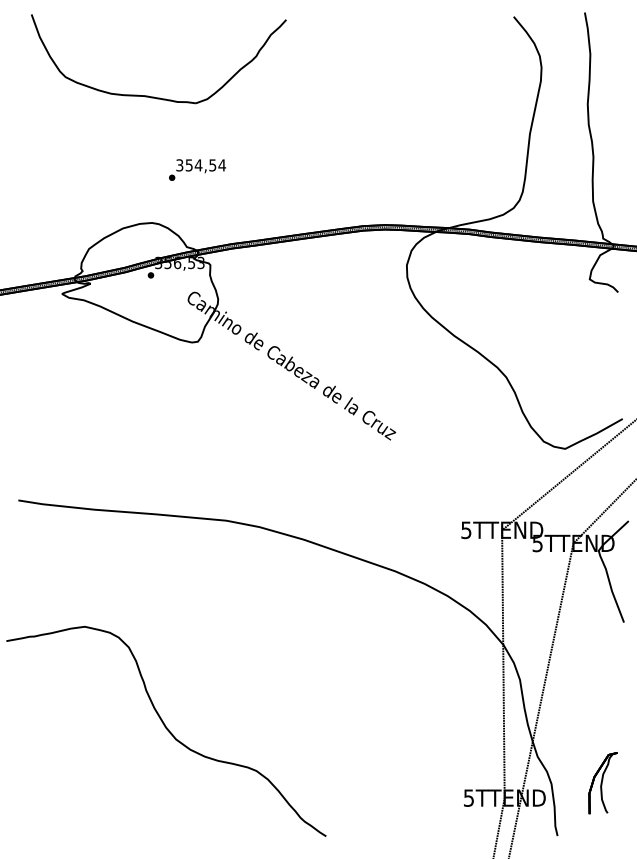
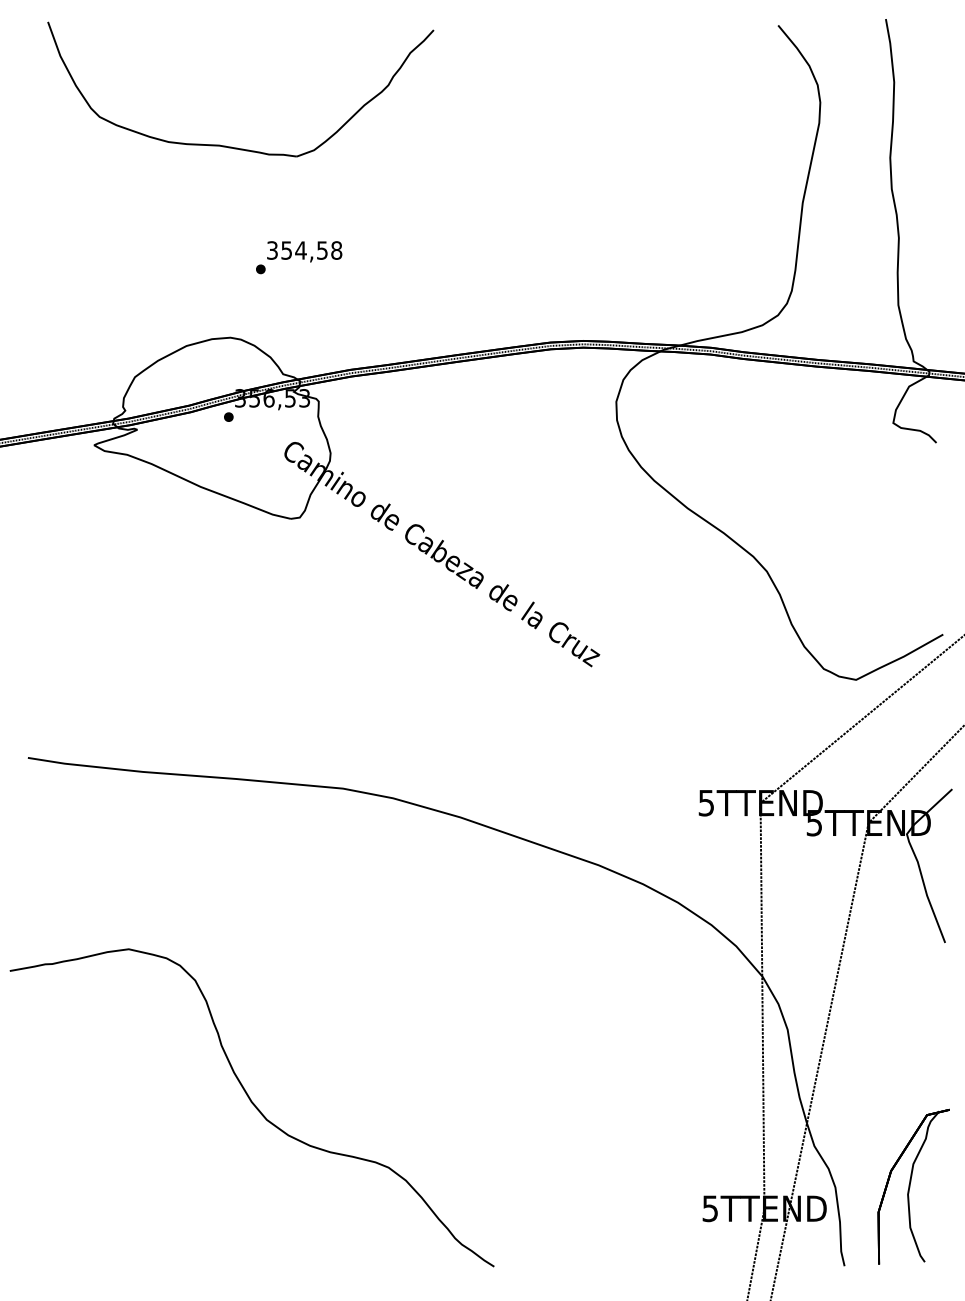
text: (222, 165) -> (337, 250), 354,54 -> 354,58
part: (603, 782) -> (914, 1185), size x1.67

